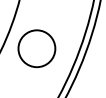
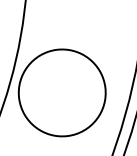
circle: (36, 48) -> (61, 92), size x1.43

